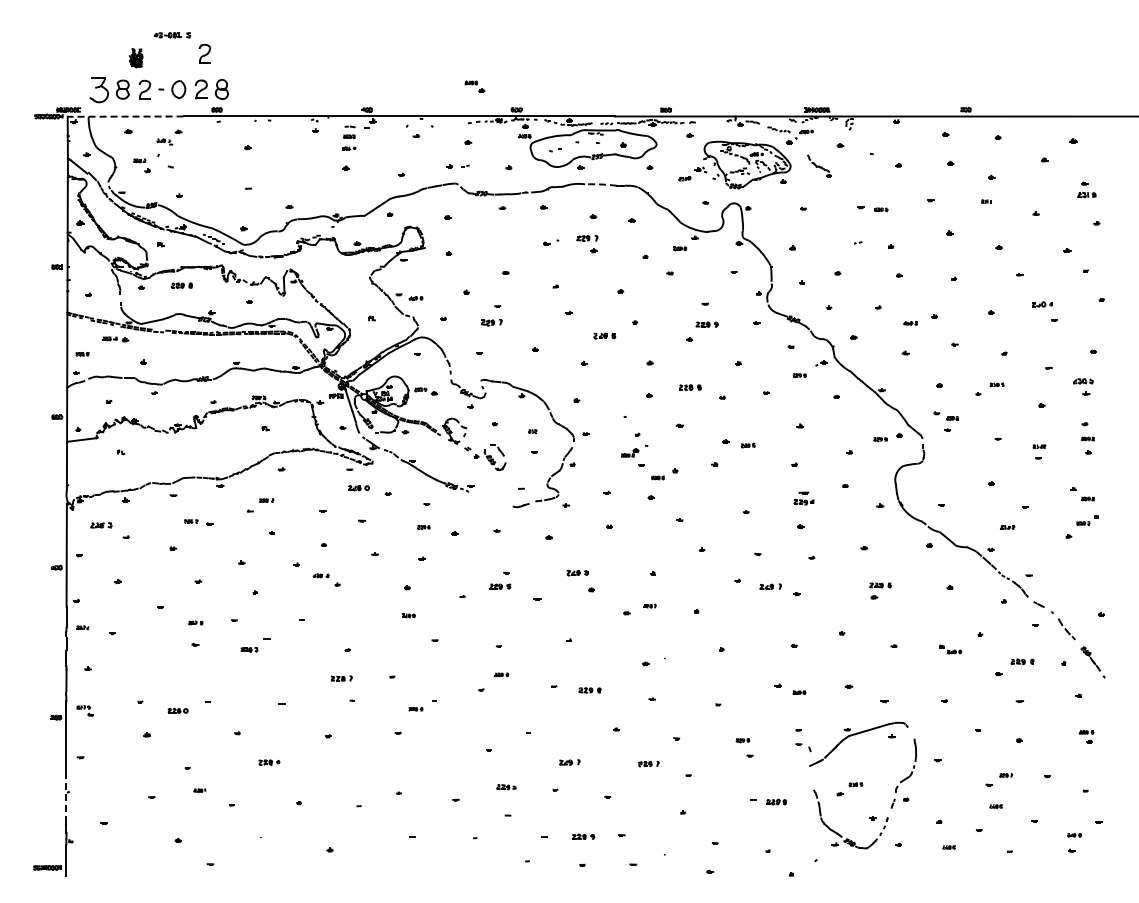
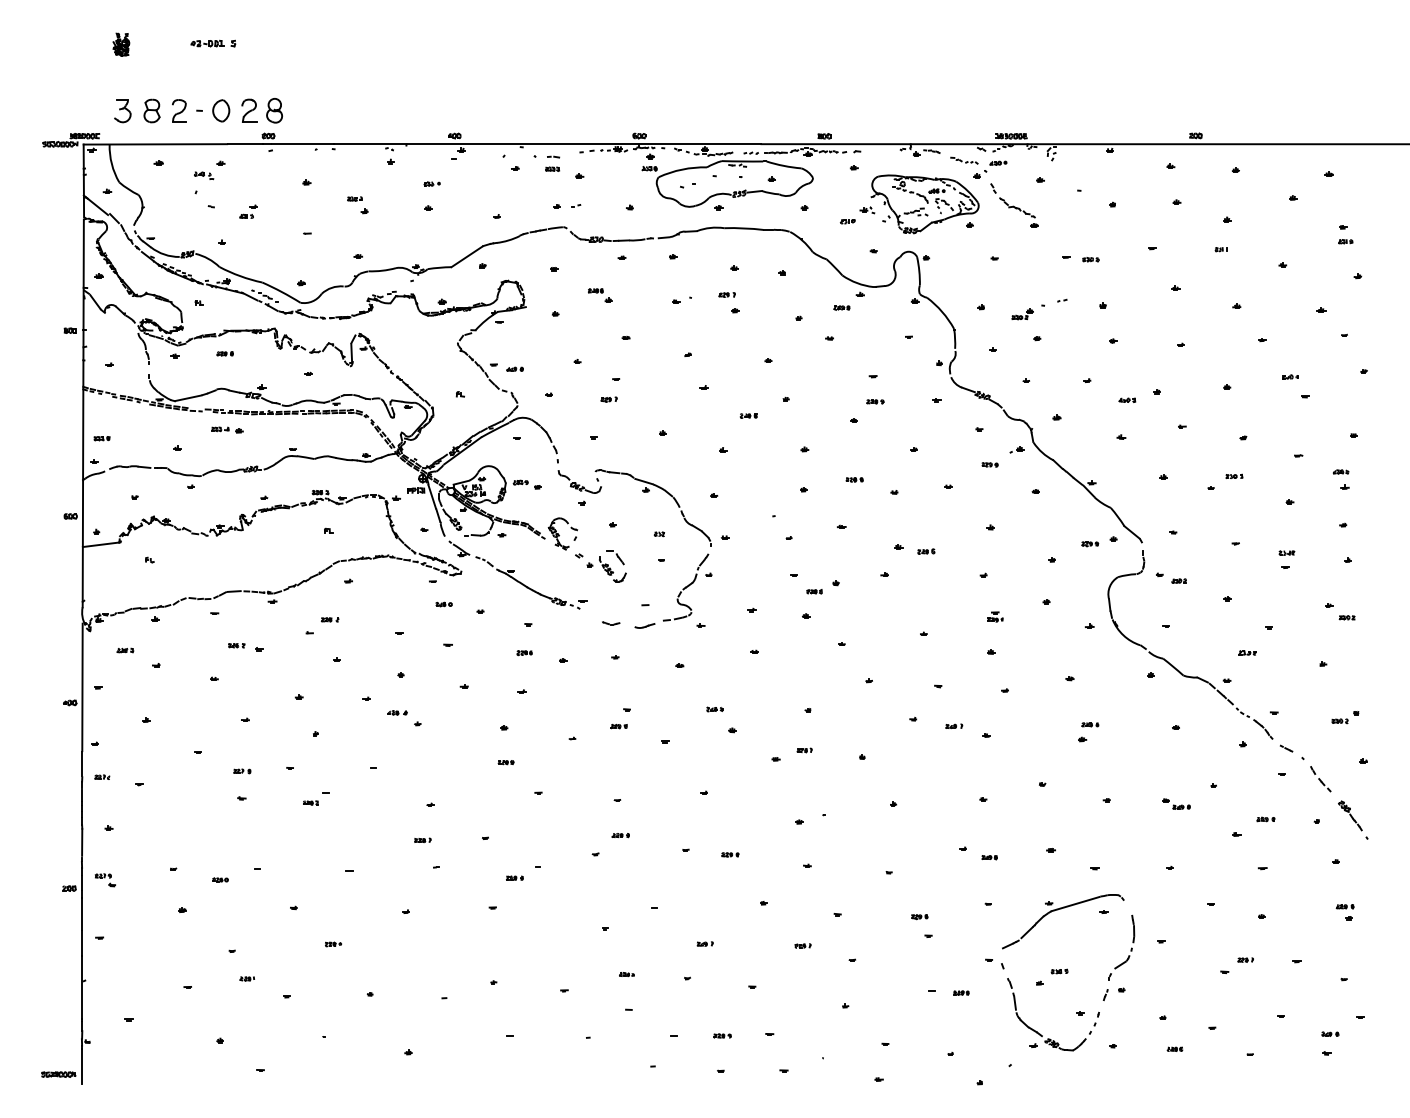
part: (204, 53) -> (253, 66), removed
part: (135, 58) -> (120, 45), moved
part: (474, 86) -> (599, 295), moved
part: (99, 89) -> (123, 110), size x0.71
line: (125, 116) -> (155, 144), dashed -> solid
part: (349, 132) -> (552, 164), moved
part: (141, 165) -> (357, 204), moved
part: (818, 165) -> (1013, 204), size x1.67
part: (200, 170) -> (248, 211), added
arc: (601, 184) -> (744, 228), dashed -> solid
part: (1086, 195) -> (1345, 242), size x0.62
part: (587, 237) -> (727, 294), size x0.62
part: (181, 285) -> (224, 353), size x0.62
part: (1041, 304) -> (1289, 376), size x0.62
part: (492, 322) -> (609, 399), size x0.62
part: (706, 324) -> (874, 401), size x0.62
part: (604, 335) -> (748, 415), size x0.62
part: (115, 339) -> (227, 430), moved
part: (1082, 380) -> (1340, 471), size x0.62
part: (690, 387) -> (854, 479), size x0.62
part: (945, 415) -> (1170, 577), moved
part: (1087, 438) -> (1346, 542), removed
part: (634, 450) -> (1028, 311), moved
part: (358, 488) -> (443, 604), size x0.62
part: (803, 497) -> (994, 615), size x0.62
part: (493, 503) -> (610, 623), added
part: (1087, 520) -> (1345, 717), moved
part: (101, 525) -> (125, 650), size x0.62
part: (577, 572) -> (714, 708), size x0.62
part: (880, 585) -> (1090, 724), size x0.62
part: (499, 586) -> (618, 726), size x0.62
part: (770, 586) -> (953, 726), size x0.62
part: (255, 645) -> (316, 799), size x0.71
part: (1022, 661) -> (1265, 819), size x0.62
part: (341, 678) -> (422, 840), size x0.62
part: (589, 690) -> (729, 854), size x0.62
part: (178, 710) -> (220, 879), size x0.62
part: (803, 747) -> (994, 963), moved
part: (269, 762) -> (333, 944), size x0.62
part: (569, 762) -> (705, 944), size x0.62
part: (648, 763) -> (802, 945), size x0.62
part: (506, 786) -> (626, 973), size x0.62
line: (66, 798) -> (82, 988), dashed -> solid
part: (776, 801) -> (961, 992), size x0.62
part: (995, 806) -> (1232, 998), removed
part: (583, 836) -> (722, 1035), size x0.62

